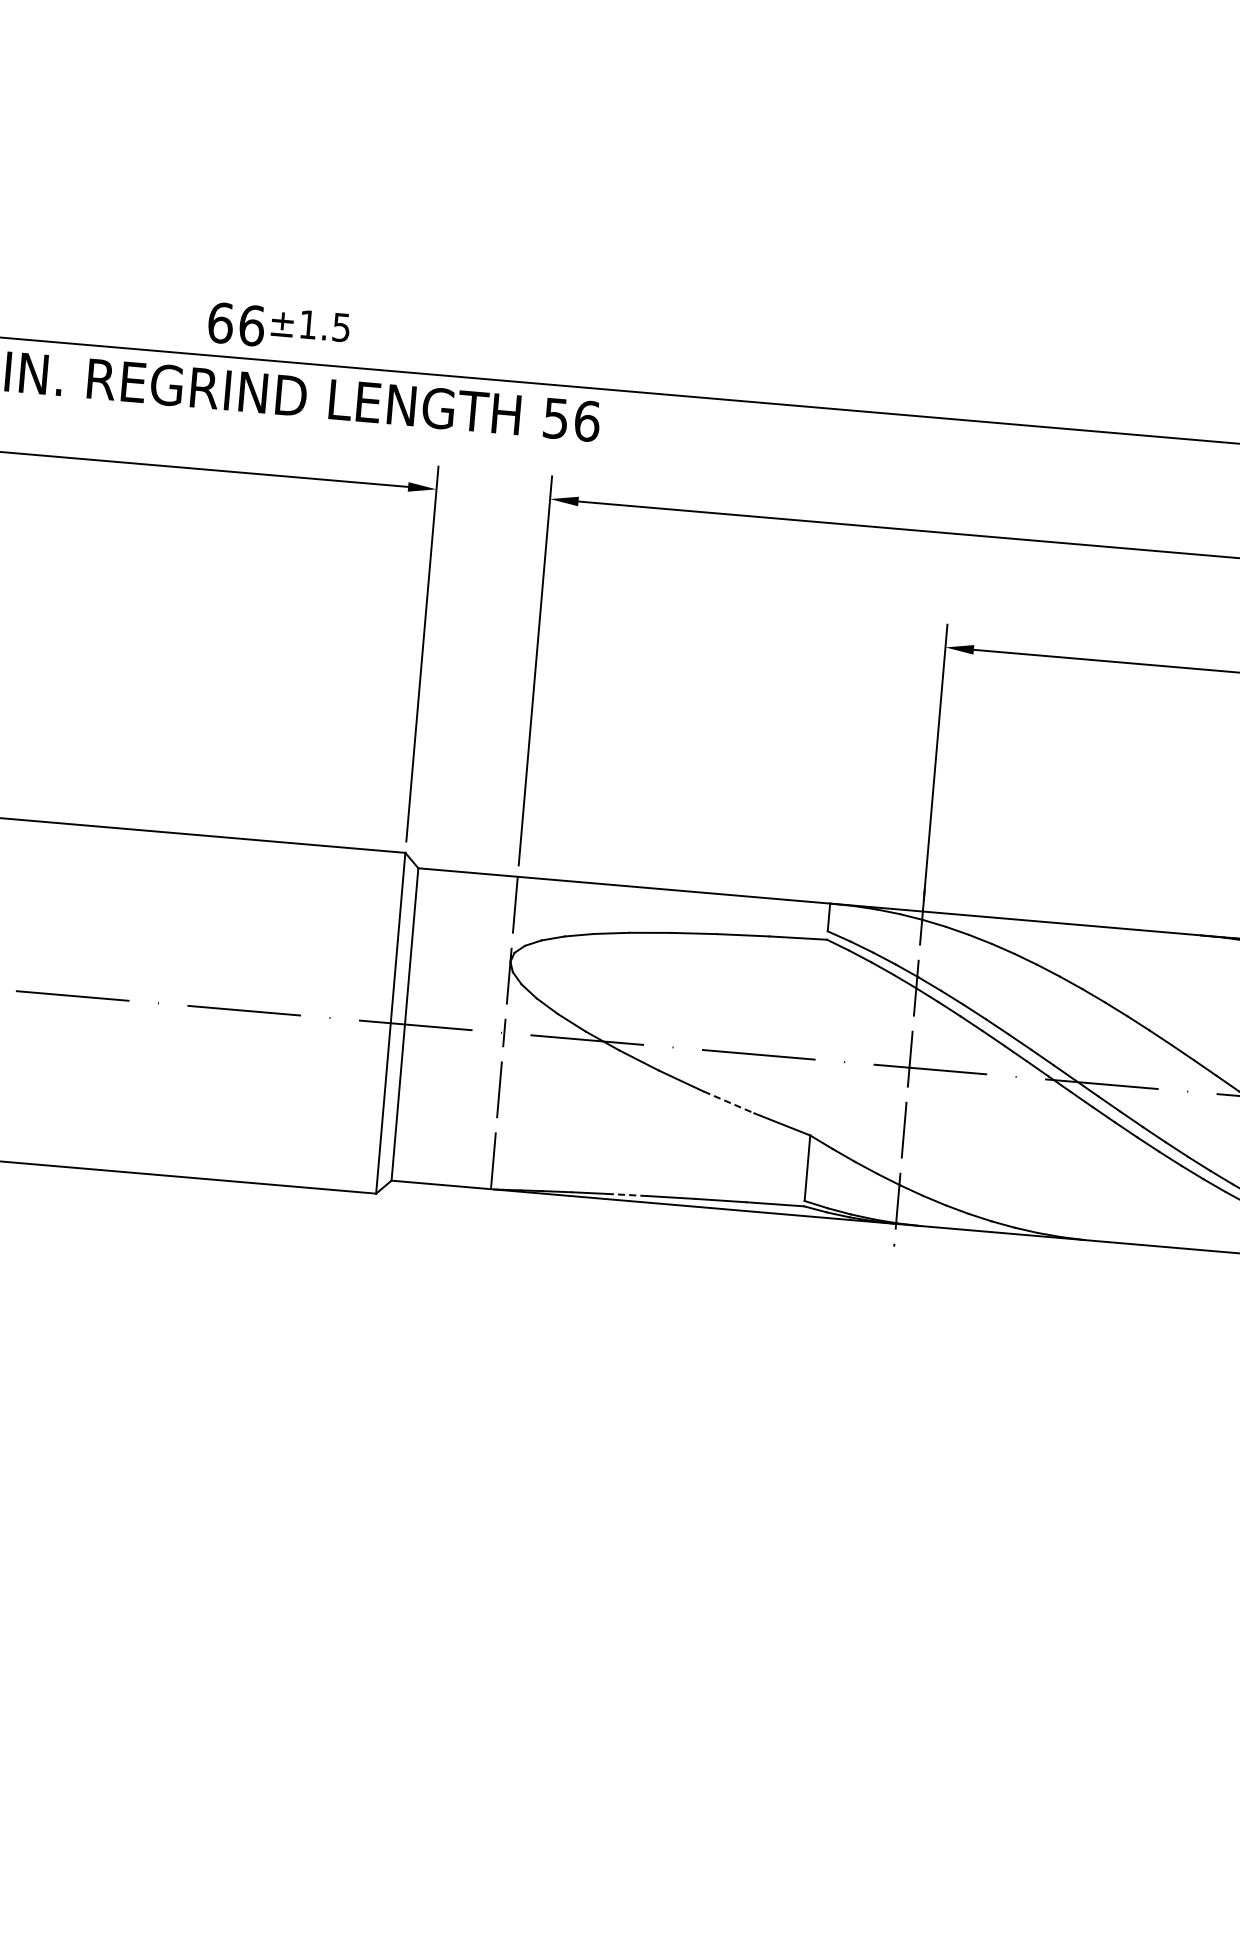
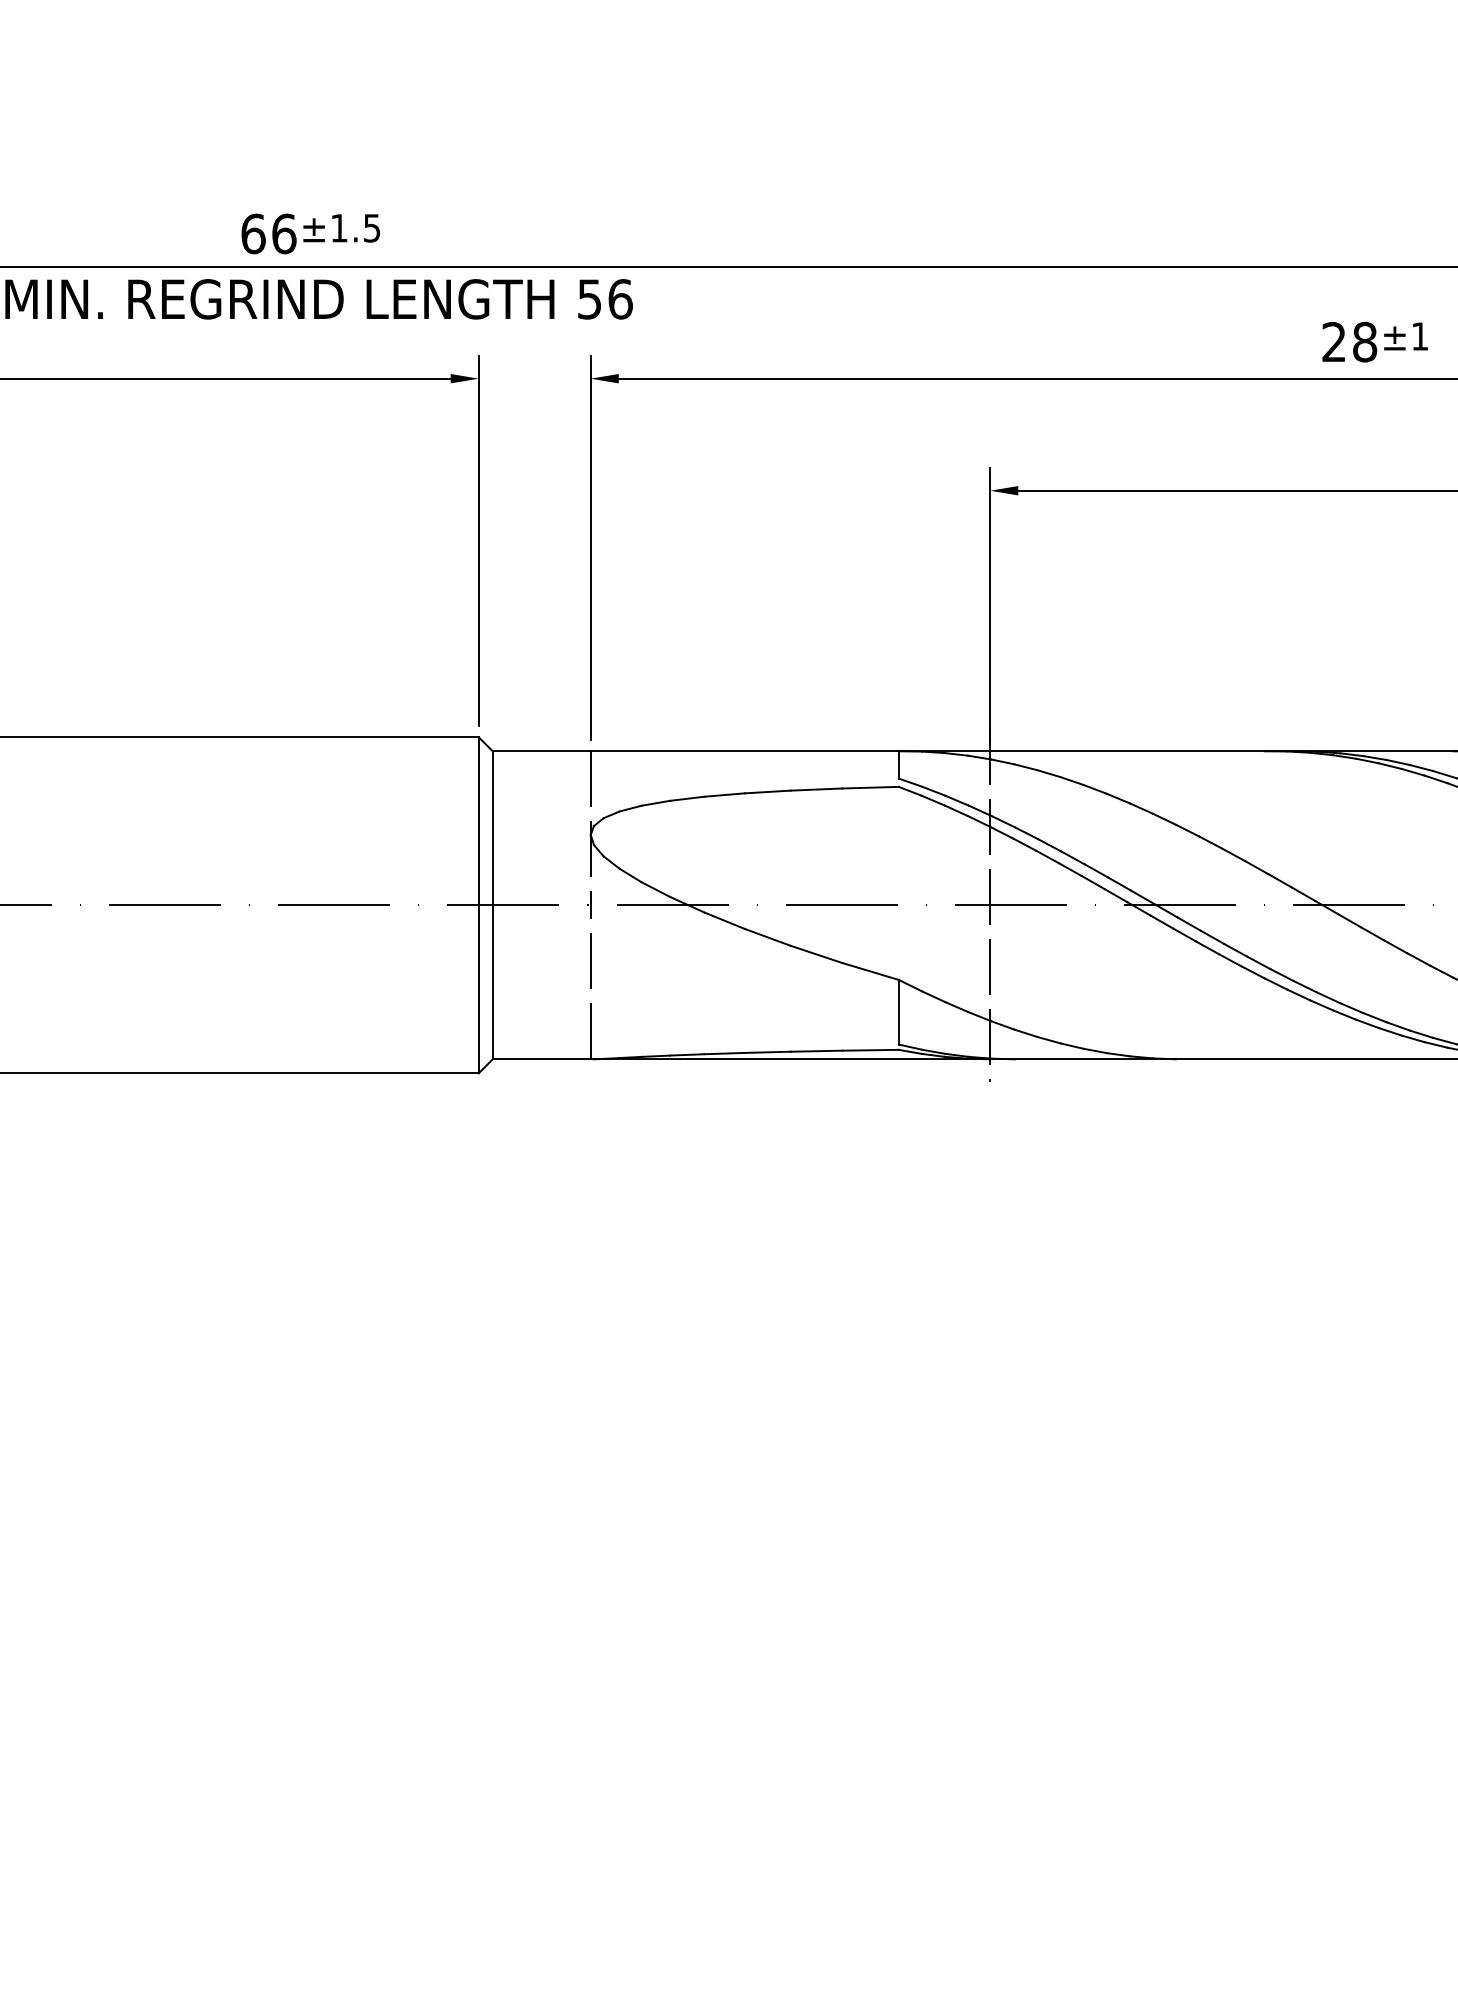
line: (729, 1102) -> (817, 954), dashed -> solid
line: (628, 1194) -> (725, 1053), dashed -> solid

